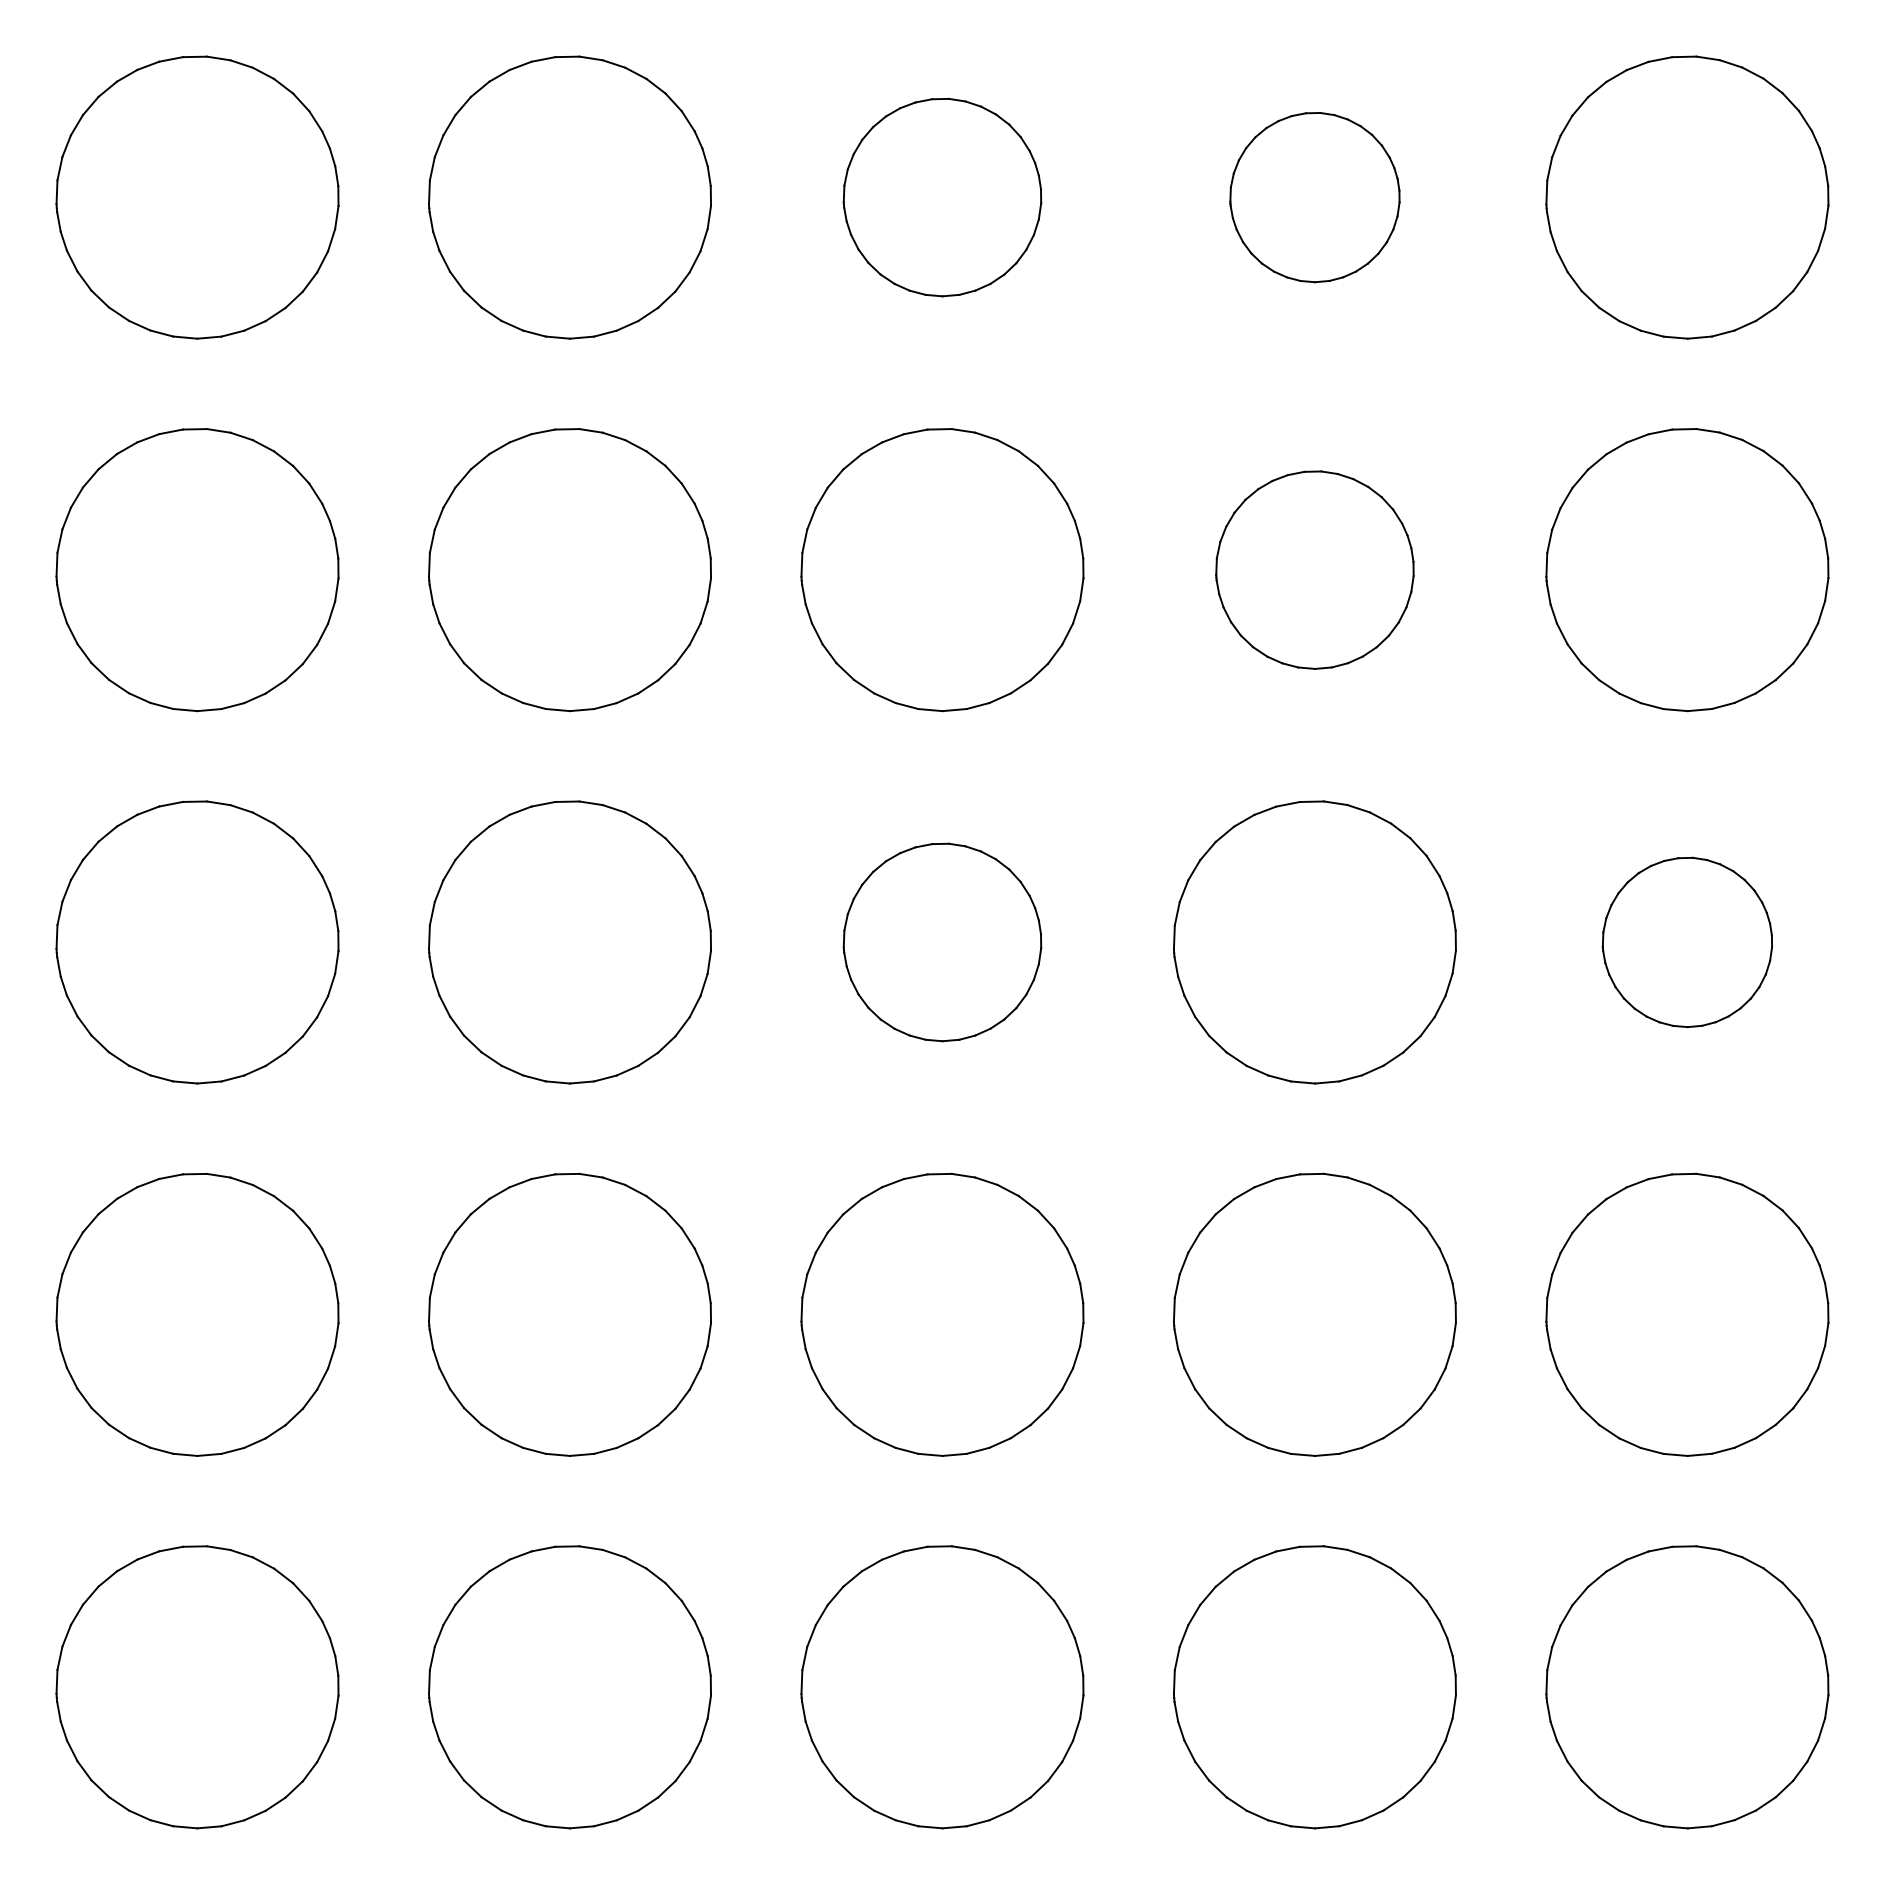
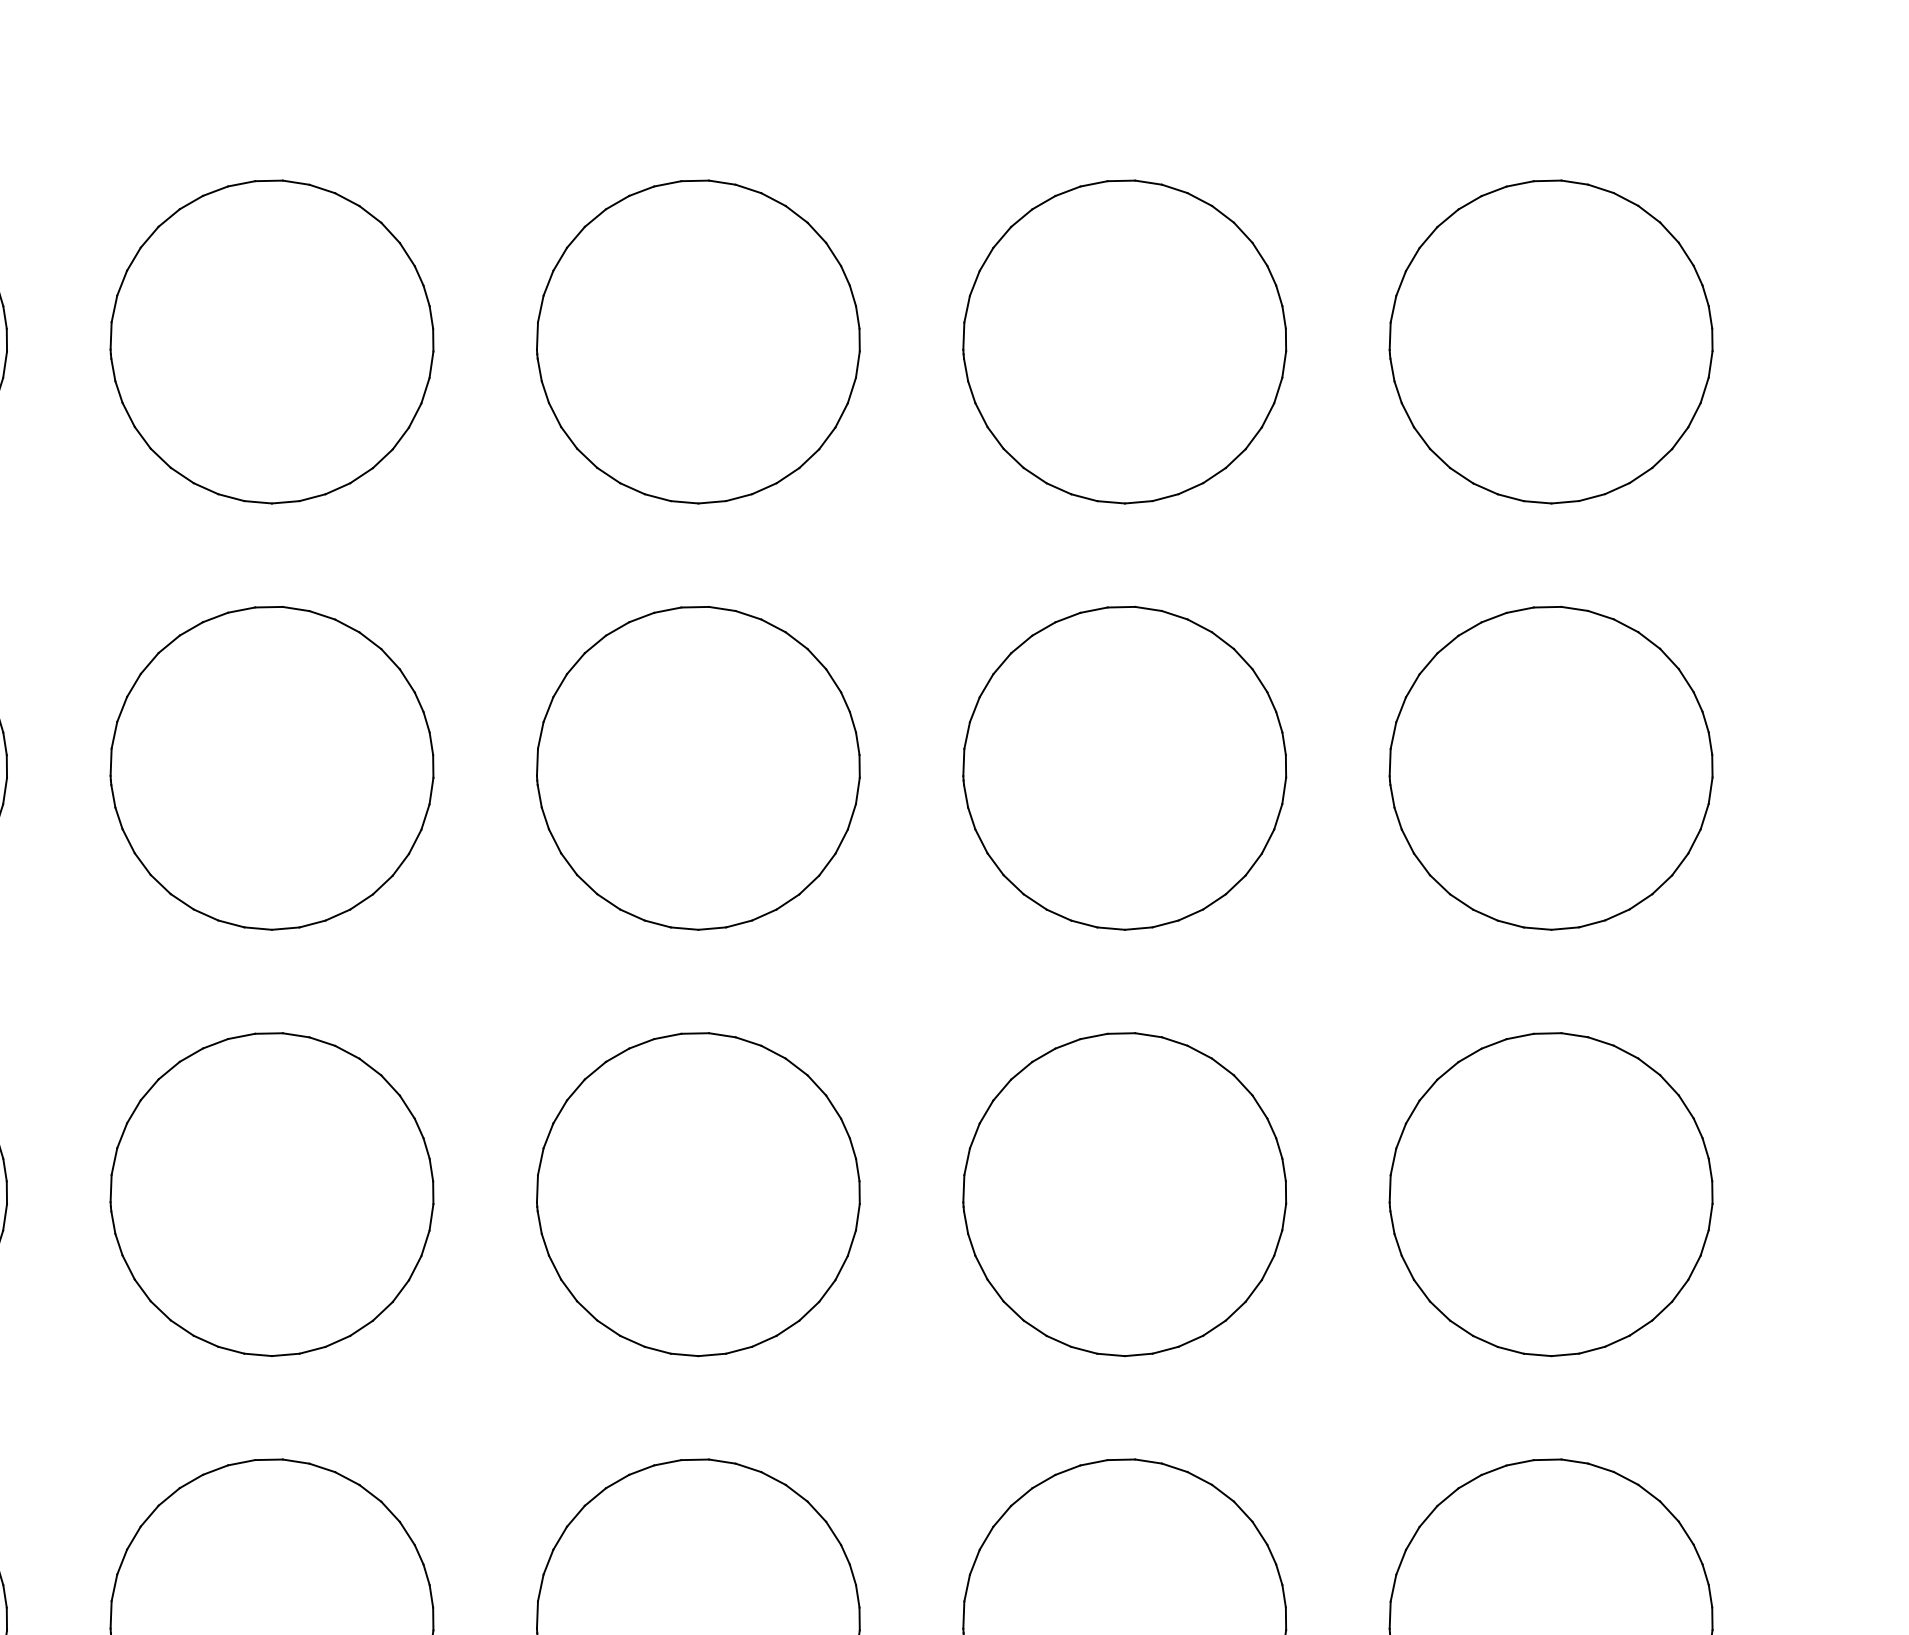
part: (942, 197) -> (698, 341), size x1.43
part: (1314, 197) -> (1124, 341), size x1.67
part: (1314, 570) -> (1124, 768), size x1.43
part: (942, 942) -> (698, 1194), size x1.43
part: (1687, 942) -> (1551, 1194), size x1.67

